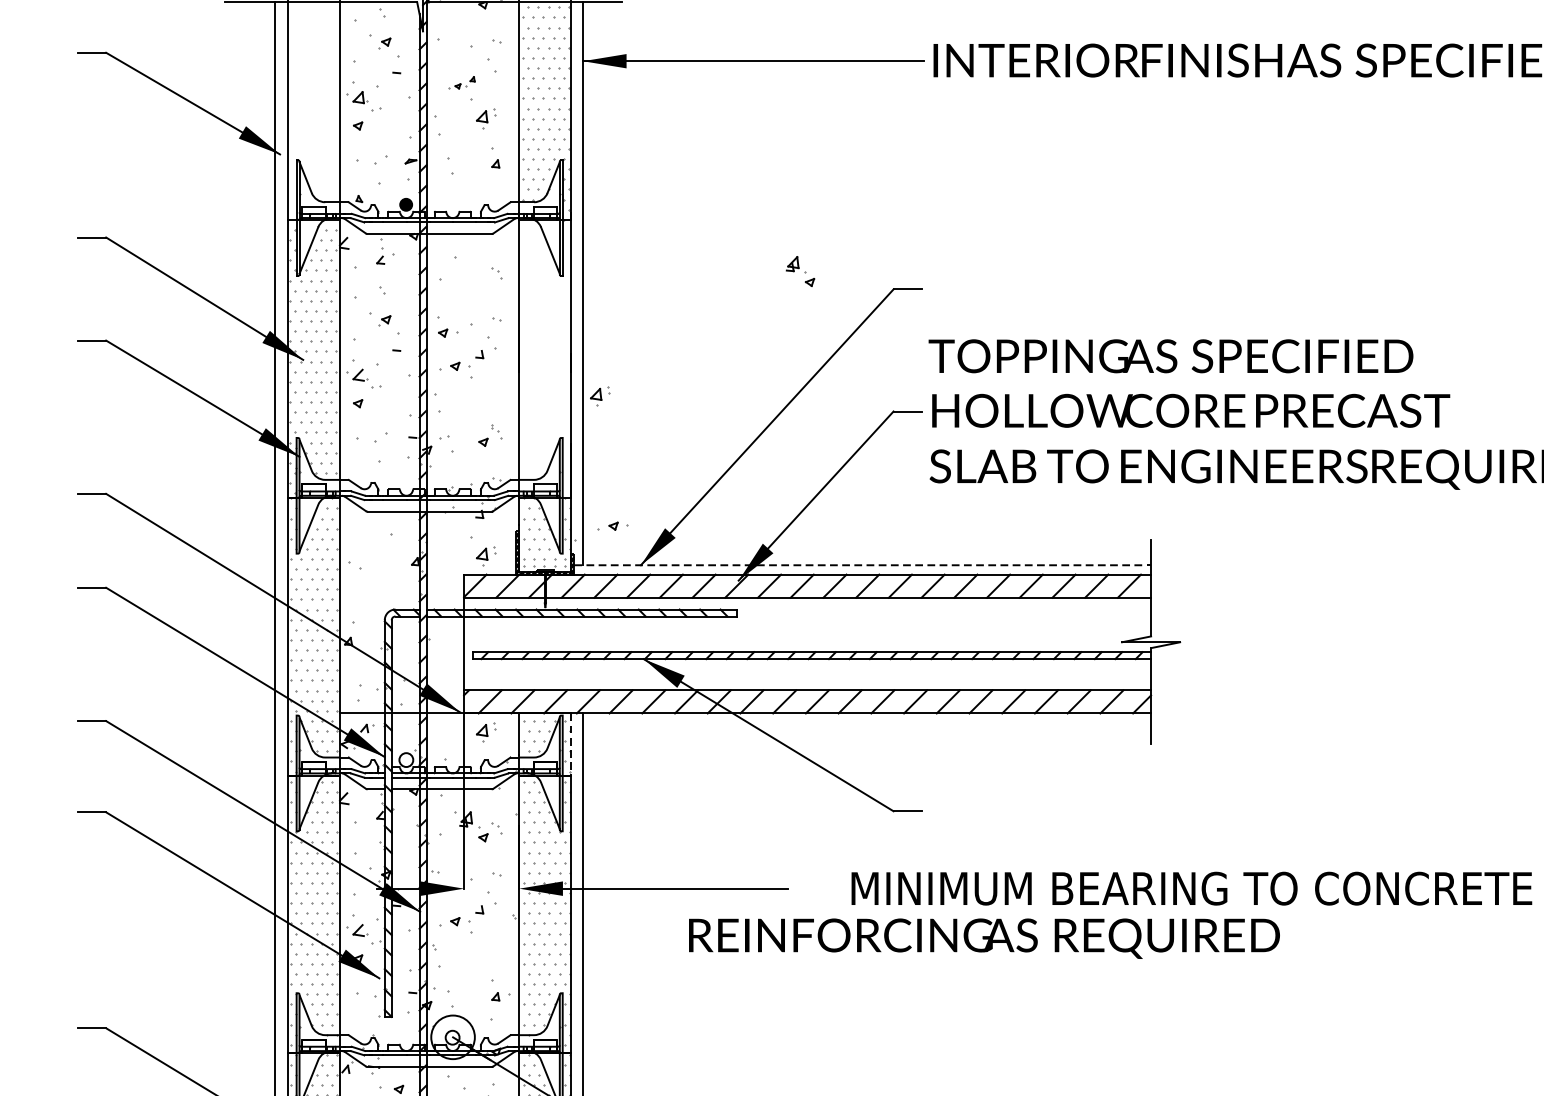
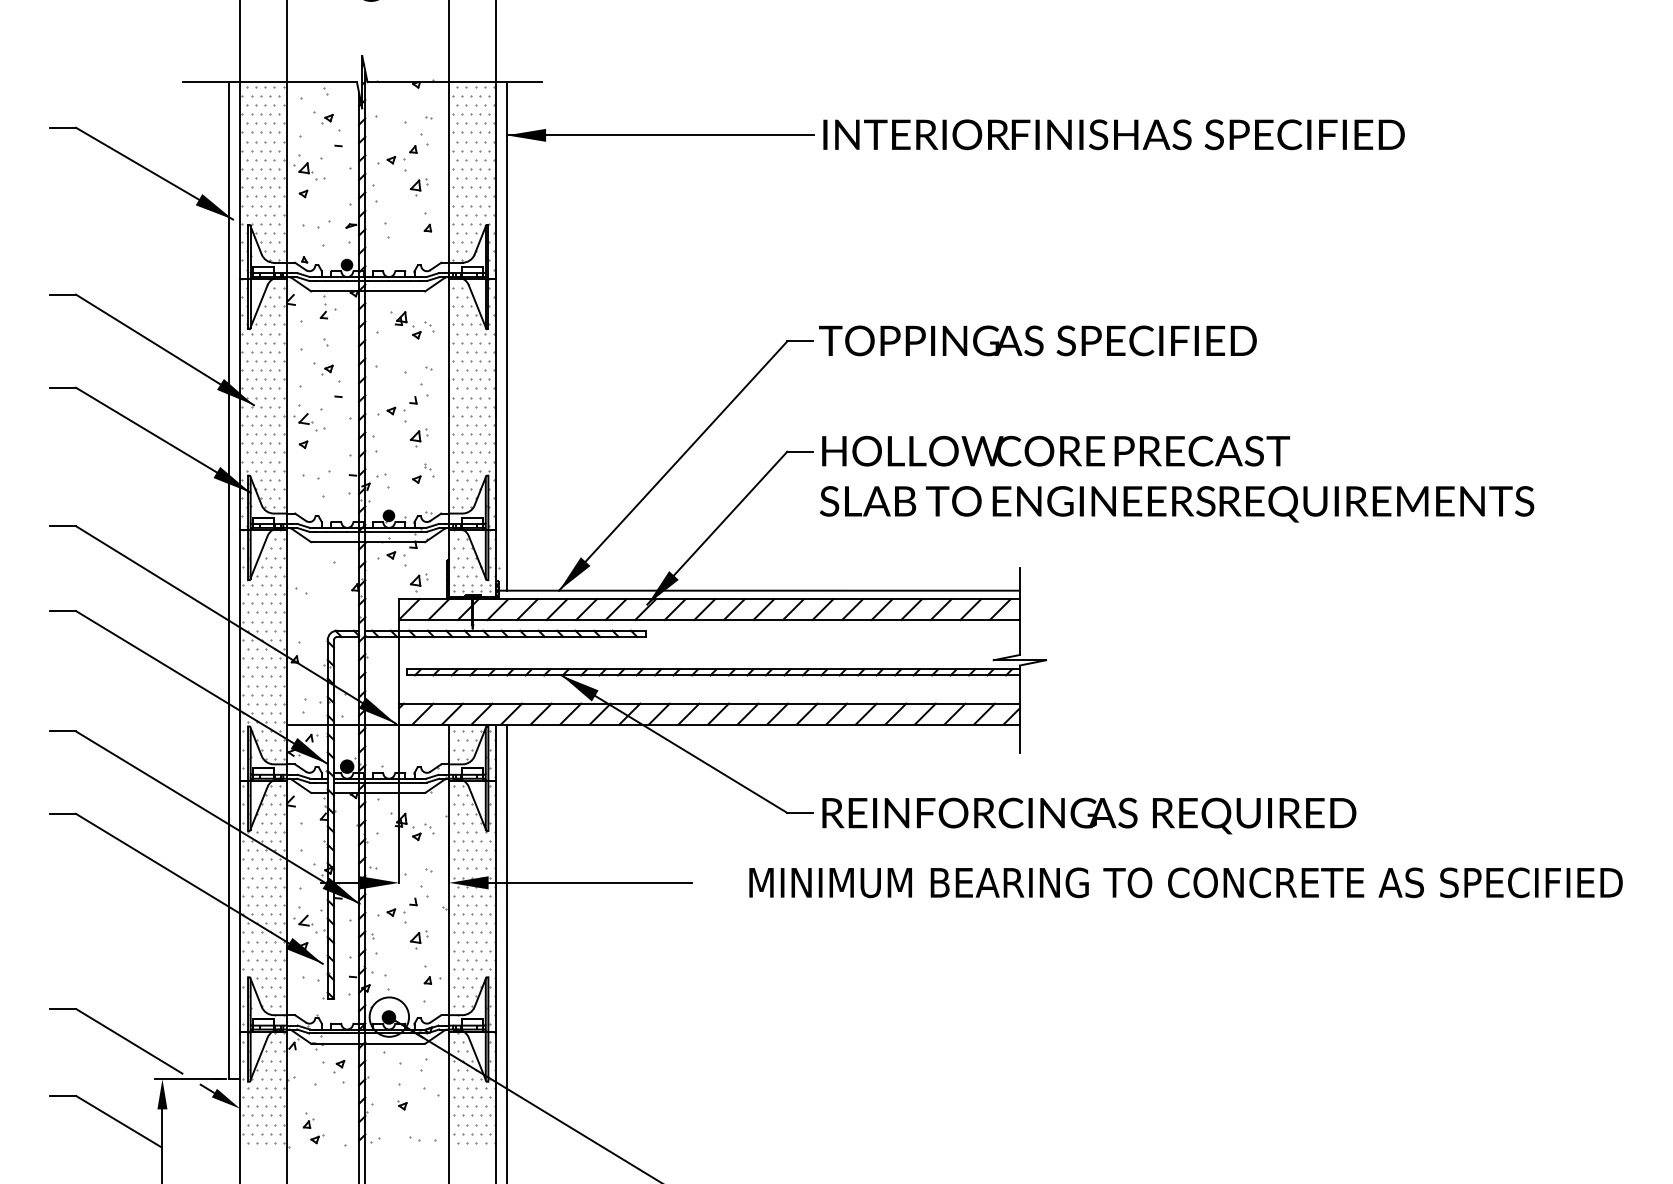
part: (462, 82) -> (397, 154), size x1.67
hatch: (312, 113) -> (262, 182), added
part: (799, 271) -> (407, 325), moved
part: (447, 332) -> (384, 380), removed
text: (1170, 355) -> (1037, 340), moved
hatch: (546, 361) -> (473, 406), added
part: (600, 395) -> (419, 437), moved
fill: (452, 482) -> (388, 515), added
part: (613, 526) -> (391, 555), moved
line: (862, 565) -> (759, 590), dashed -> solid
part: (486, 732) -> (419, 939), moved
line: (571, 745) -> (496, 753), dashed -> solid
fill: (405, 759) -> (346, 766), added
text: (984, 938) -> (1089, 815), moved
fill: (452, 1037) -> (388, 1017), added

